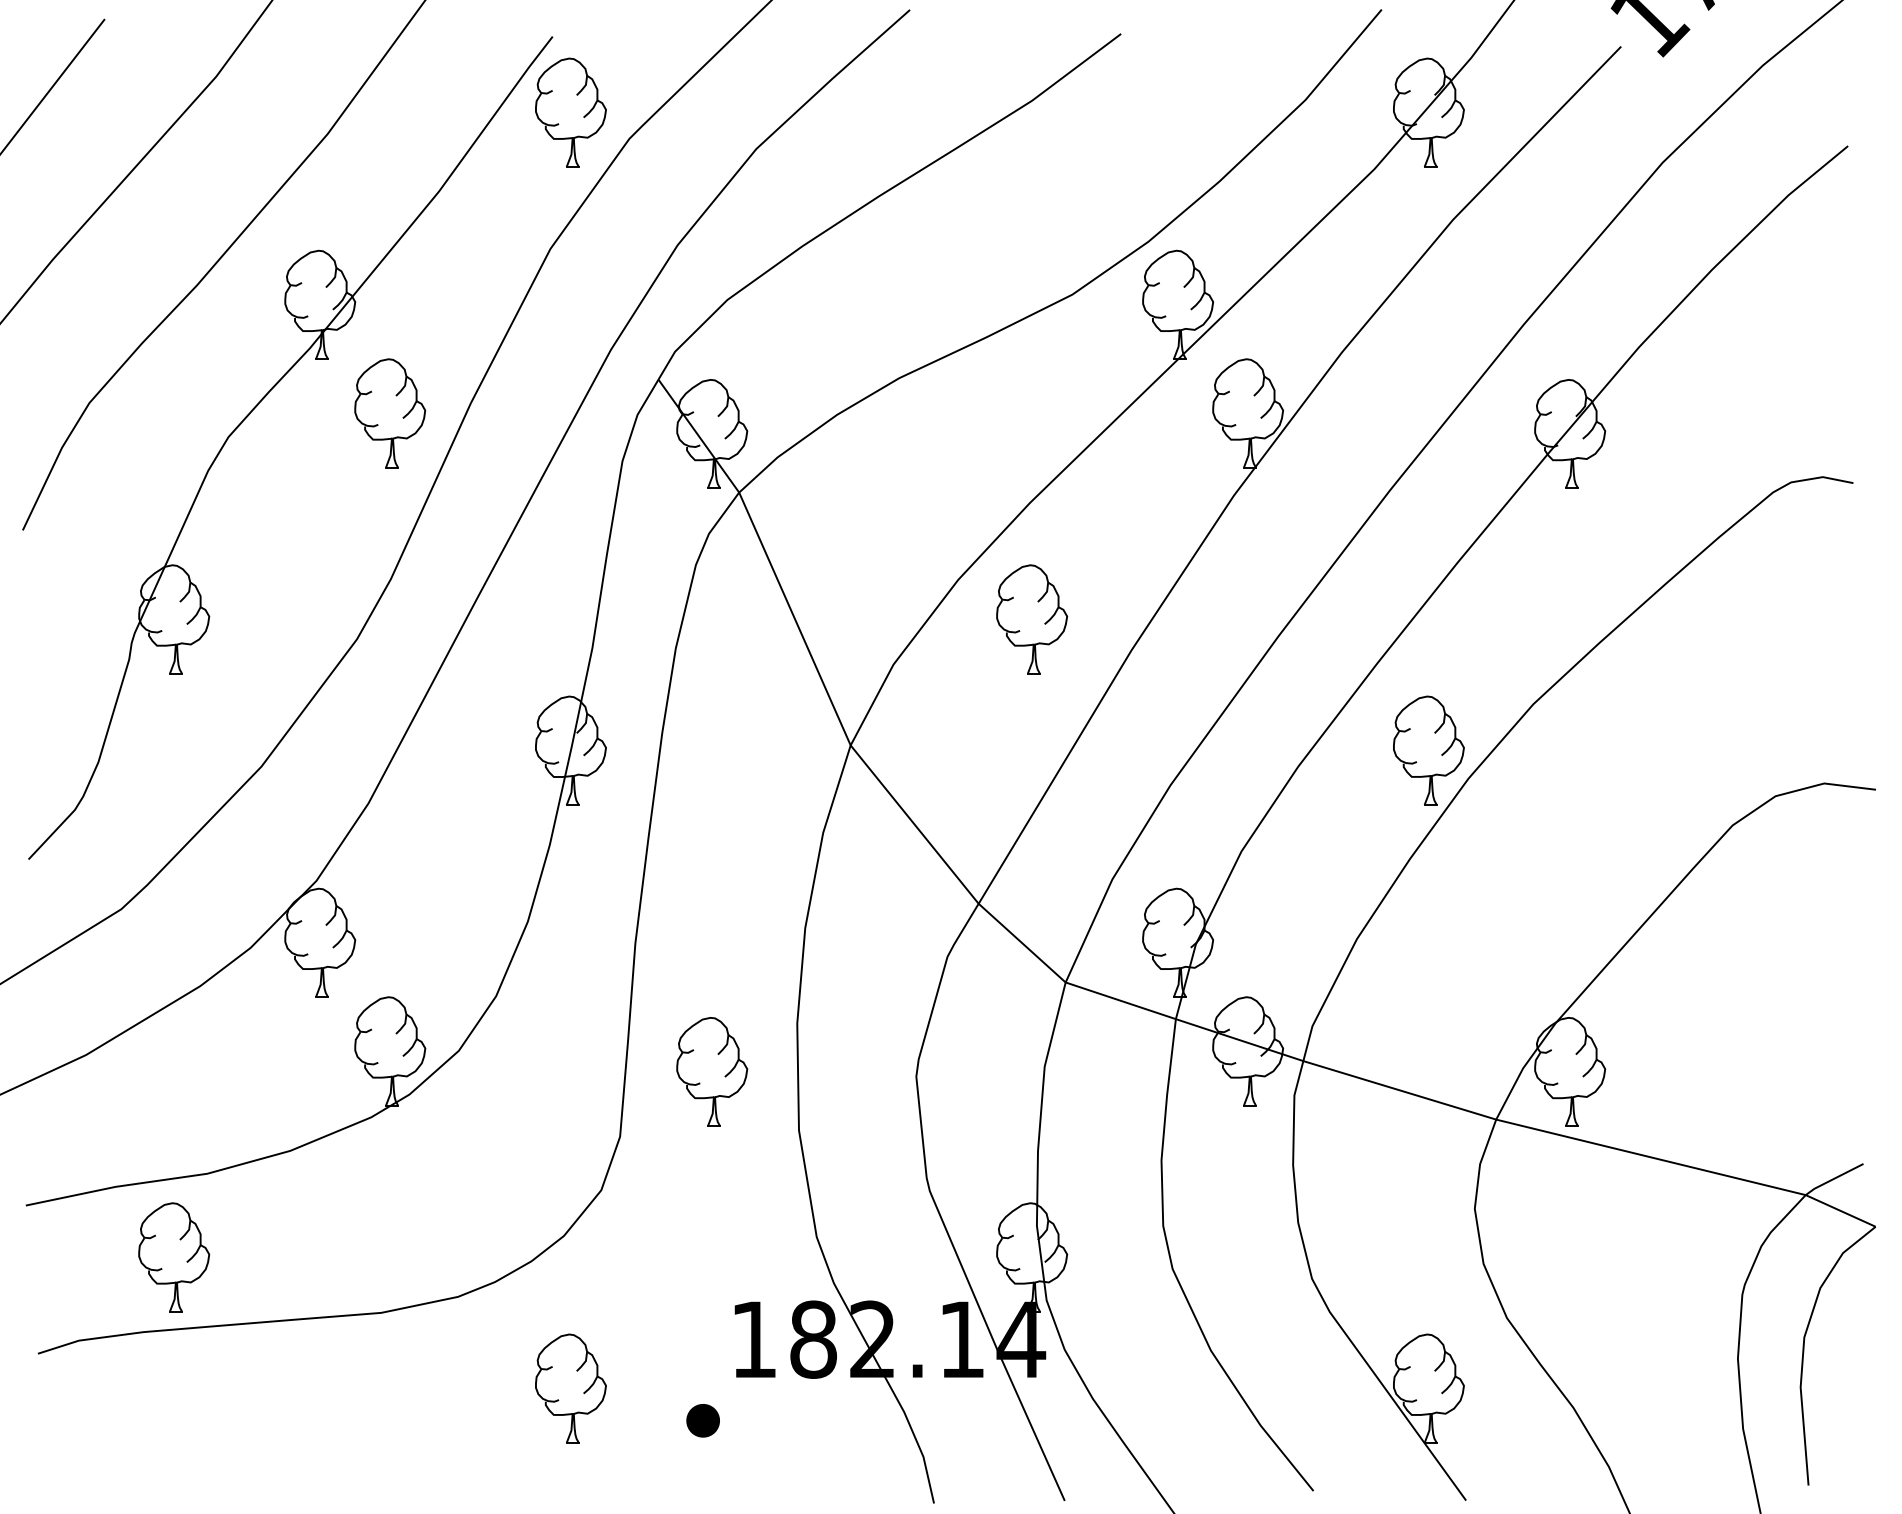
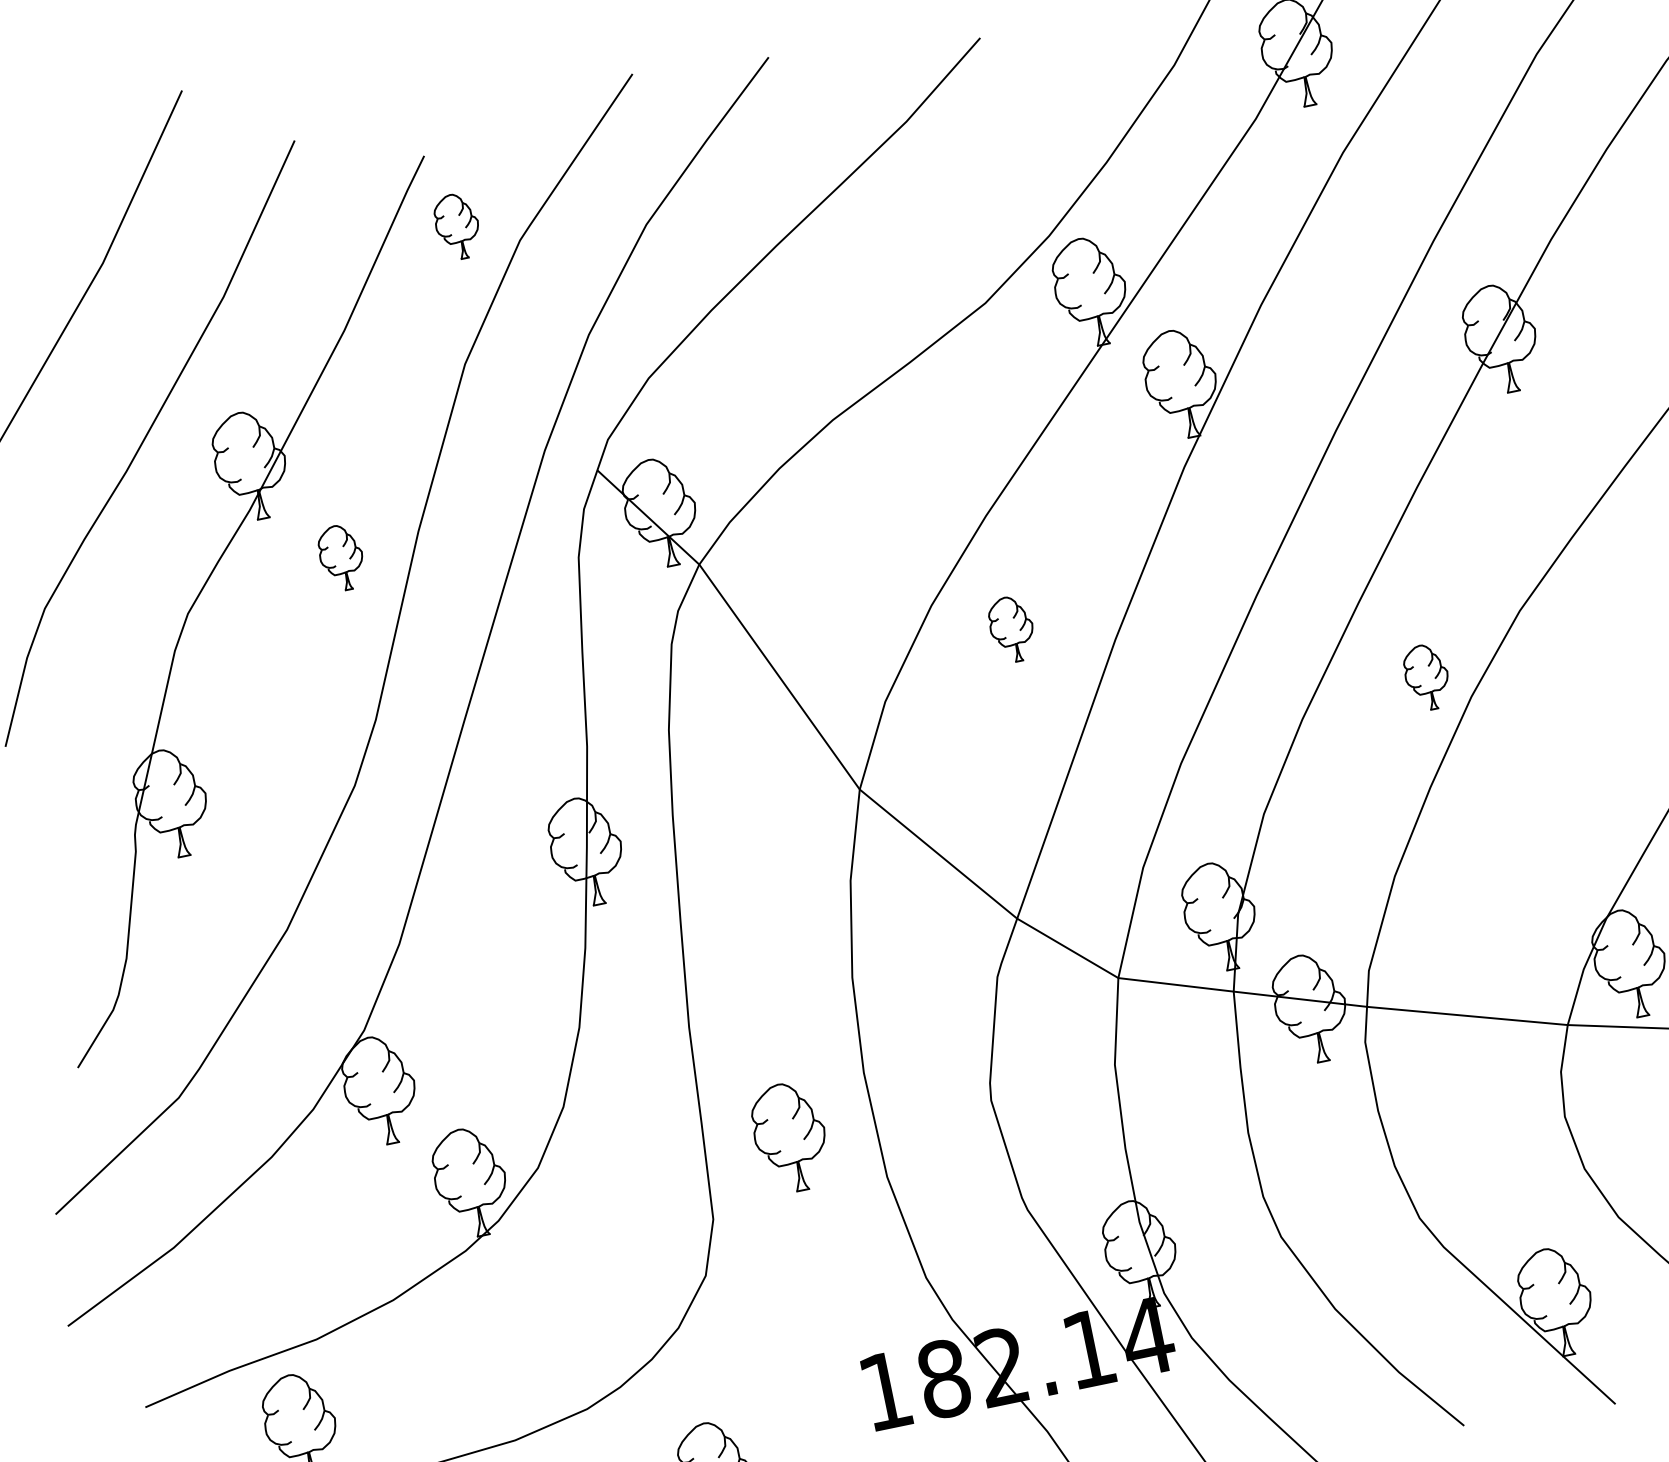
part: (570, 112) -> (457, 226), size x0.6
part: (390, 413) -> (341, 557), size x0.6
part: (1032, 619) -> (1012, 629), size x0.6
part: (1428, 750) -> (1426, 677), size x0.6

